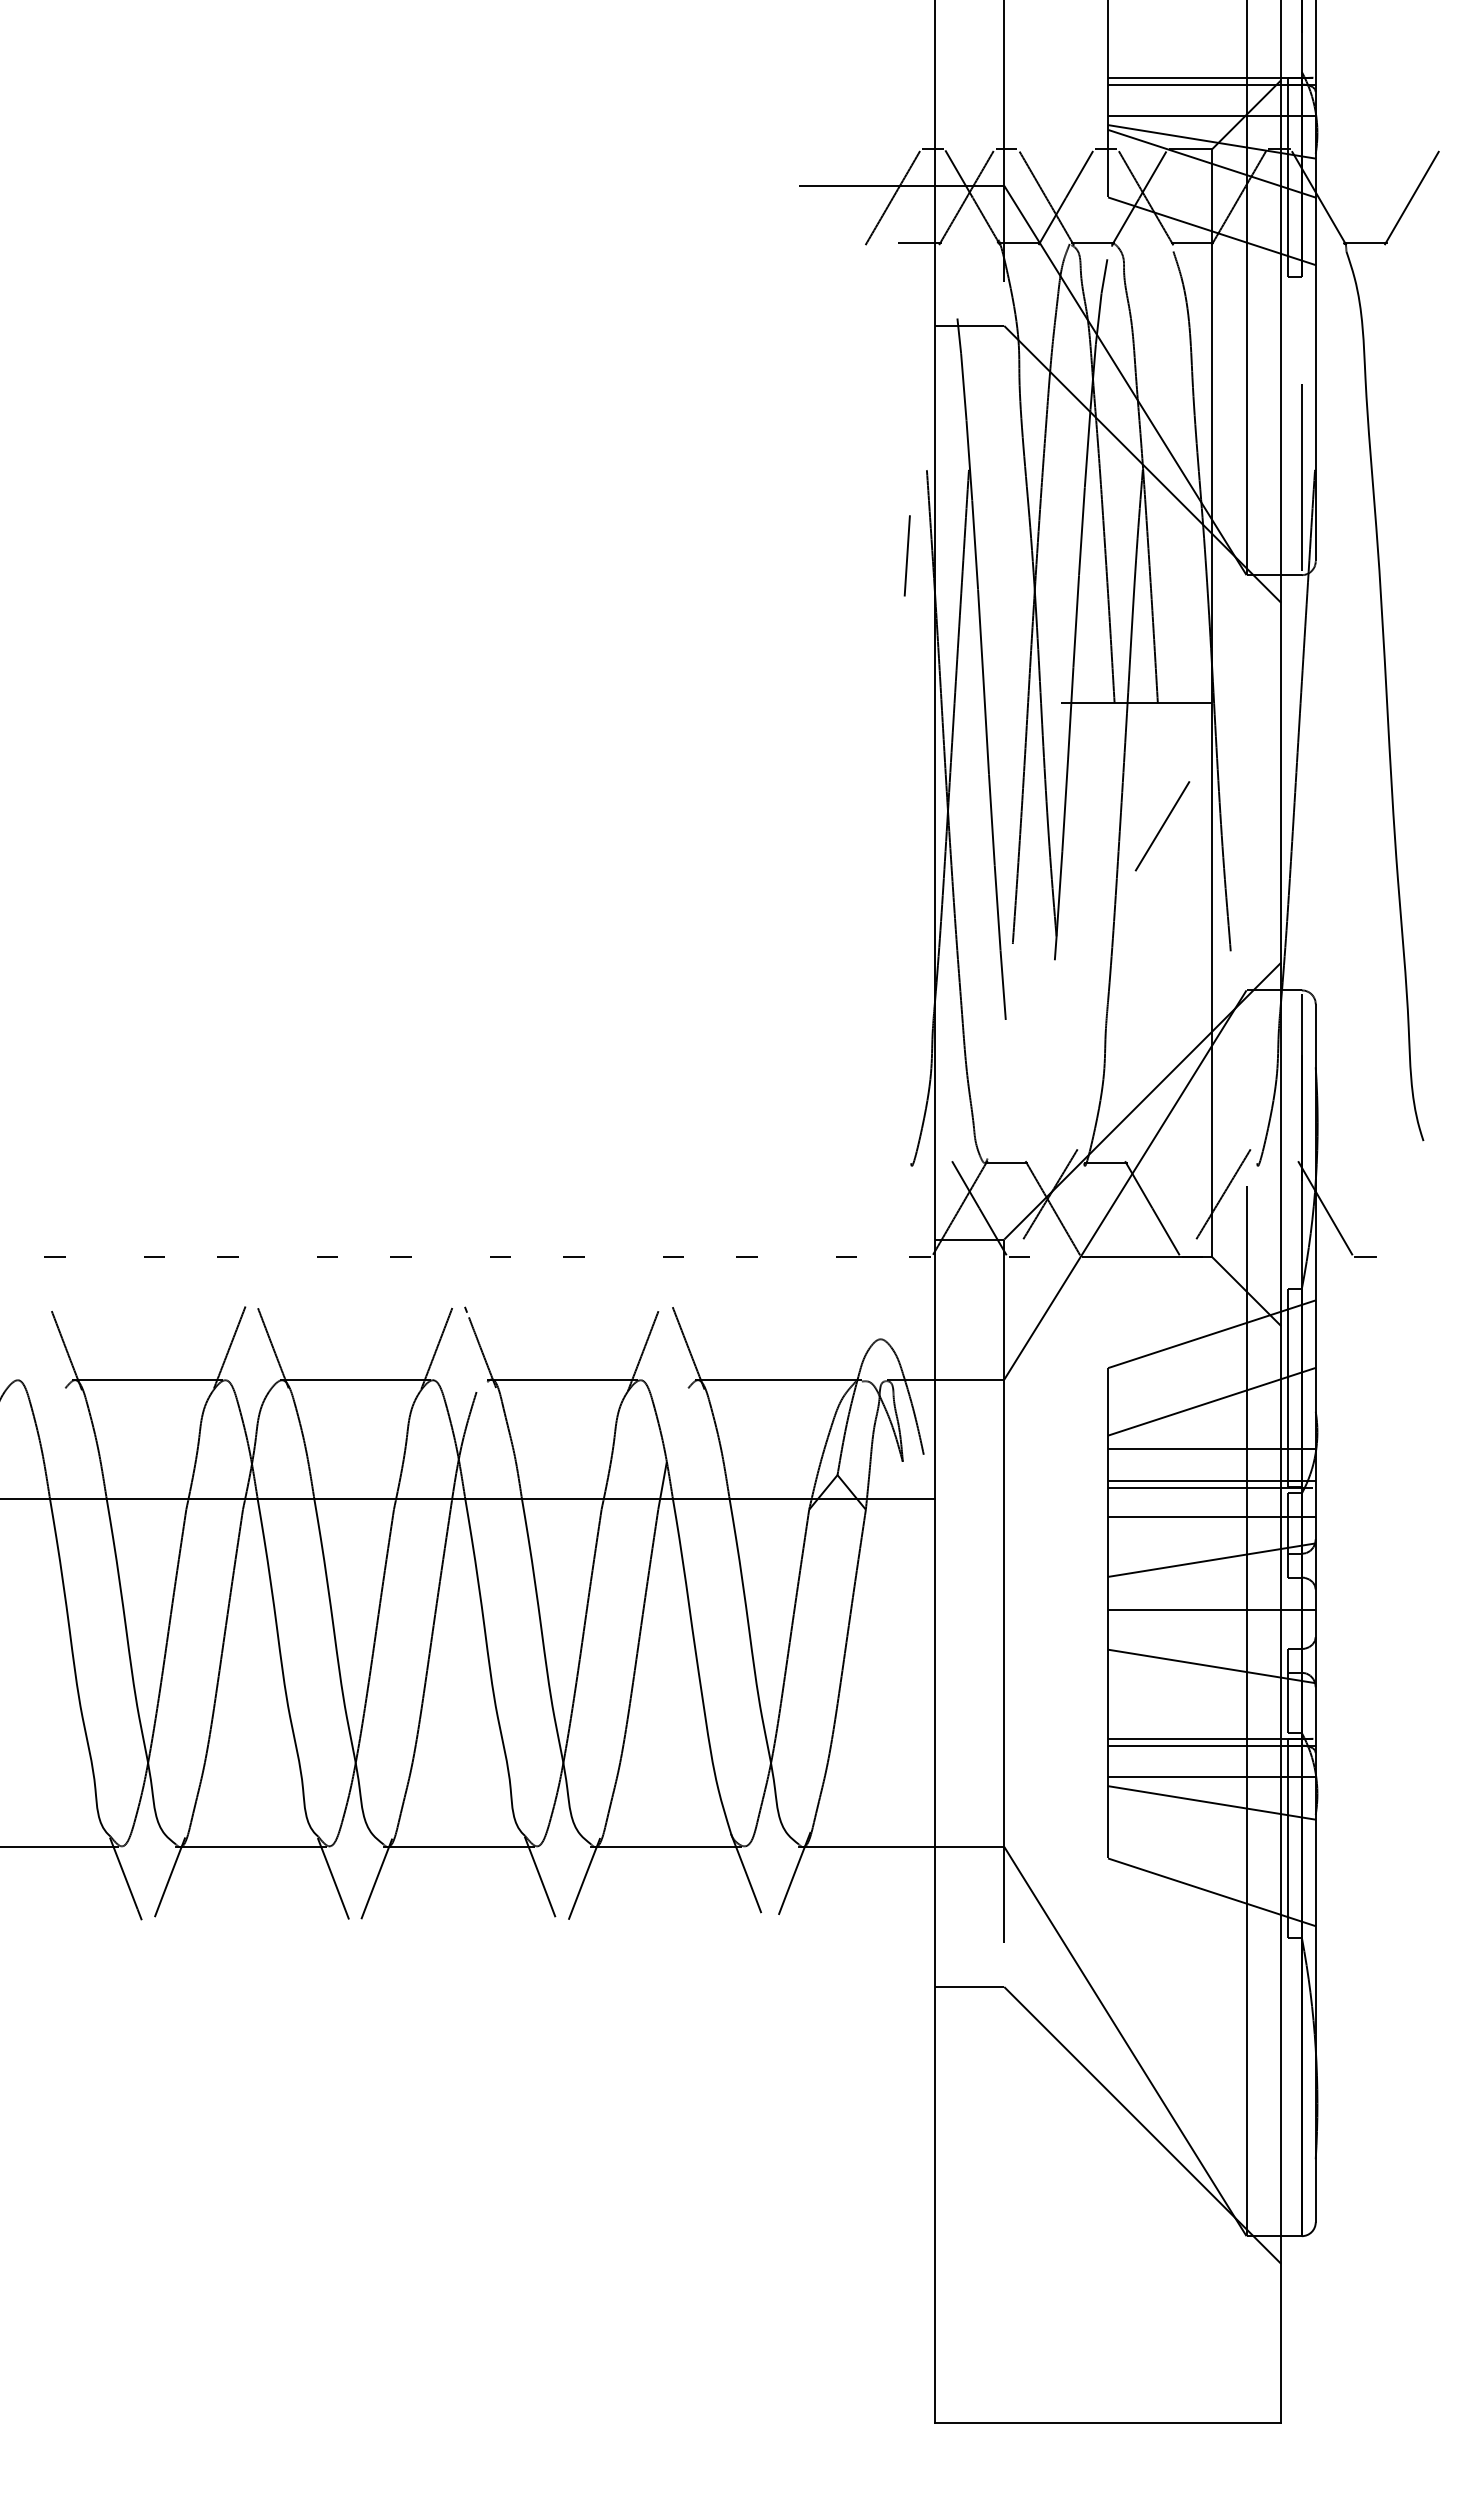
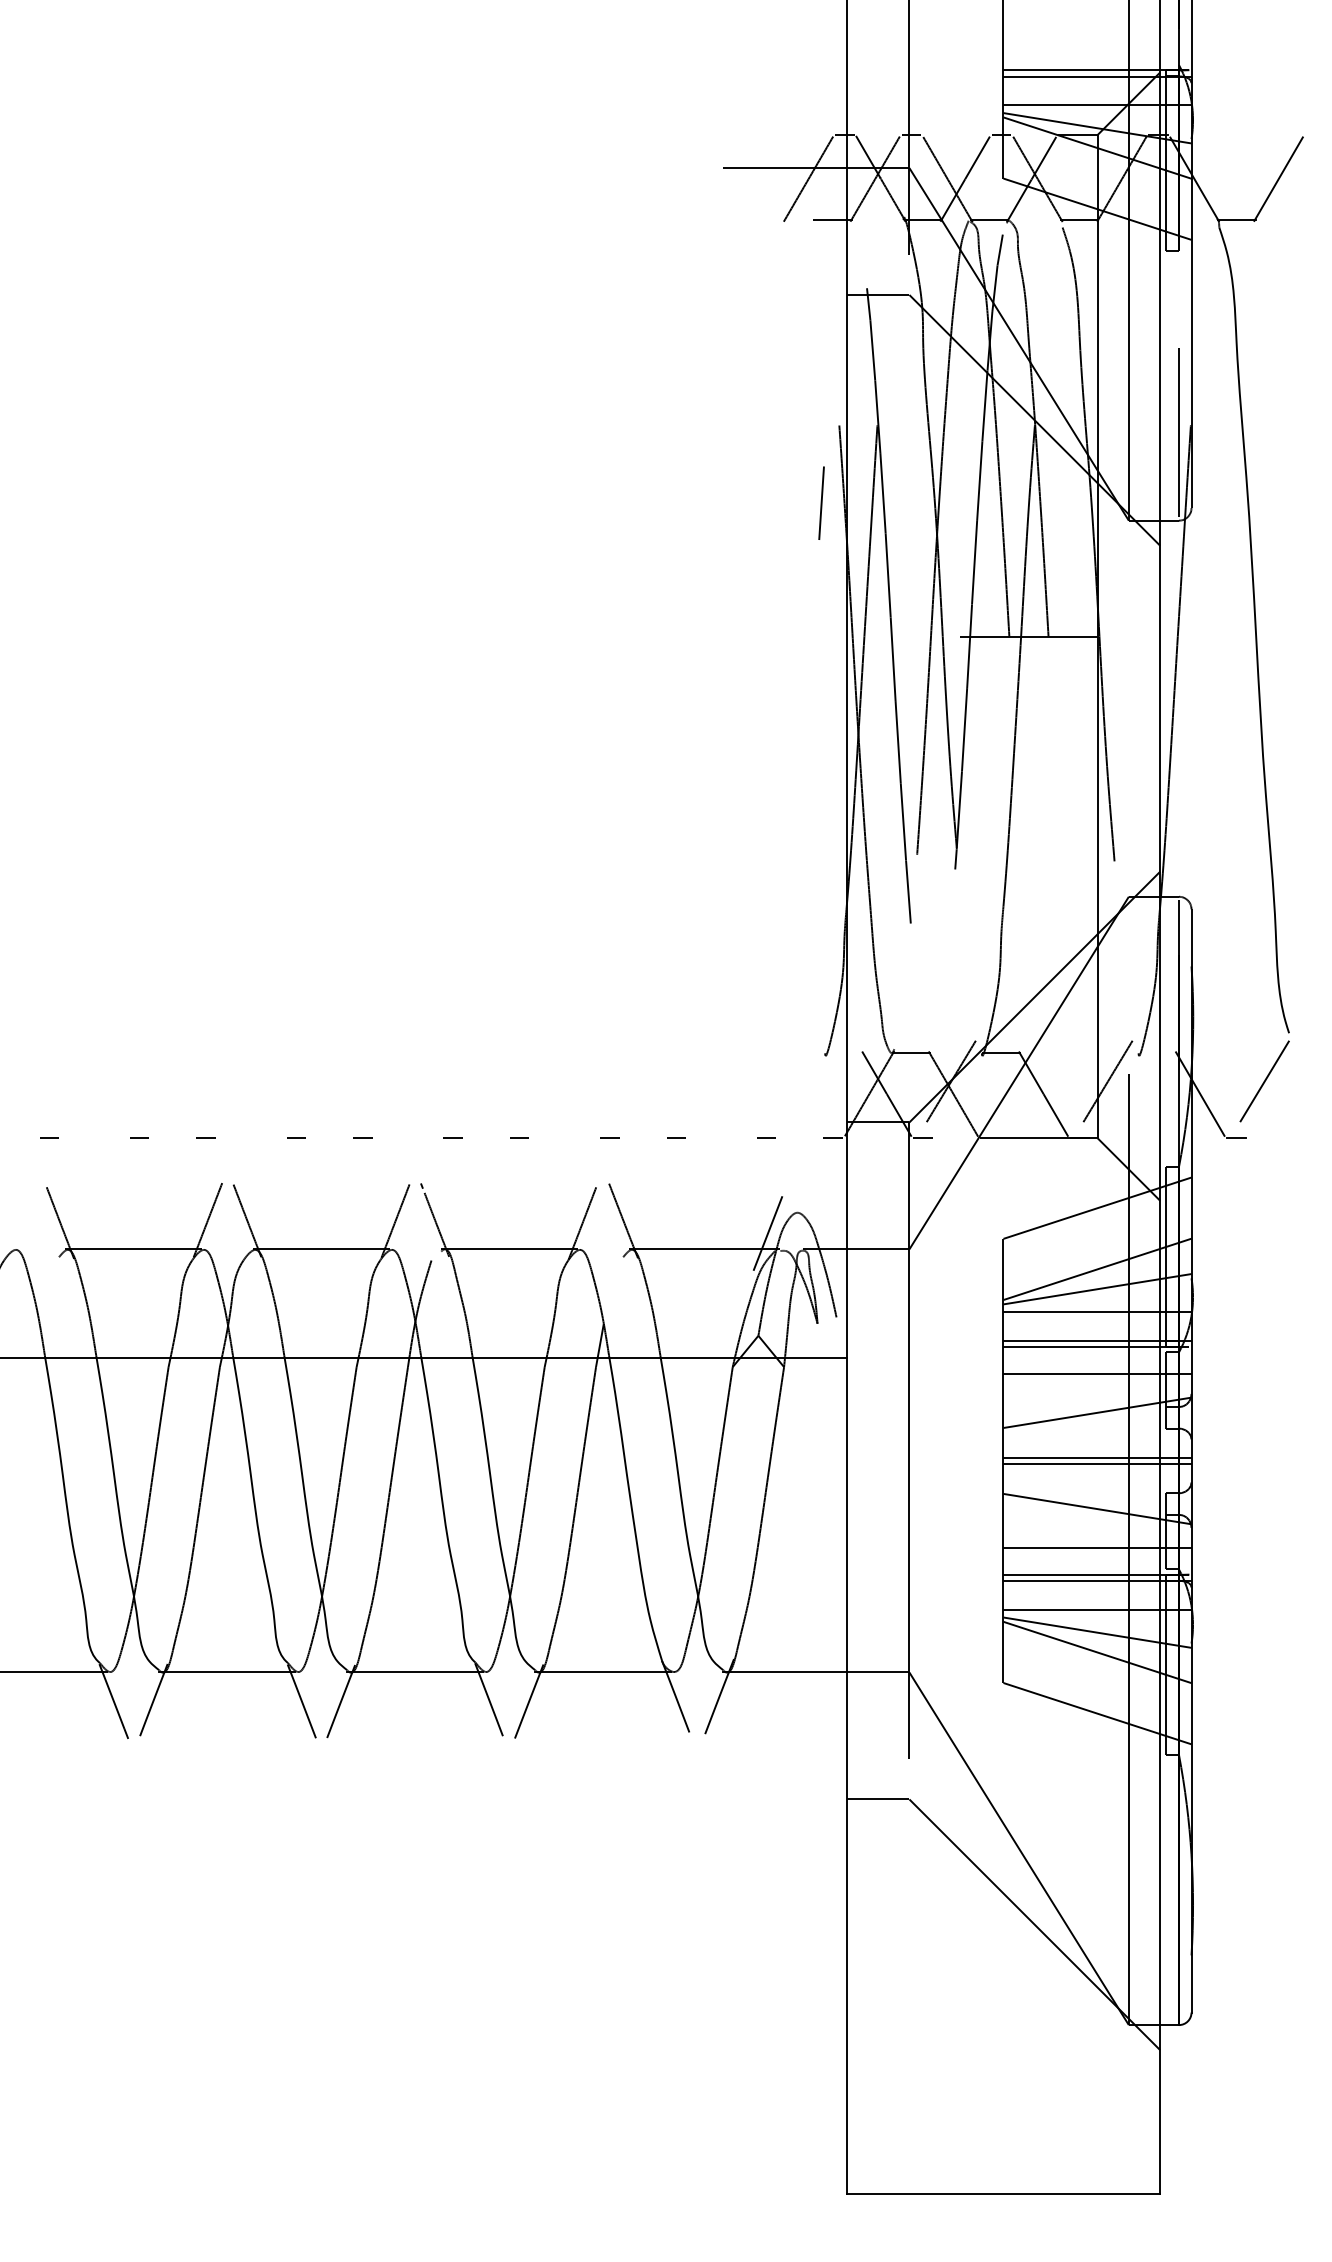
line: (1162, 826) -> (1264, 1081), moved
line: (848, 1362) -> (768, 1233), added
line: (1211, 1423) -> (1097, 1289), added
line: (1211, 1617) -> (1097, 1464), added
line: (1211, 1709) -> (1097, 1548), added
line: (1211, 1824) -> (1097, 1652), added

